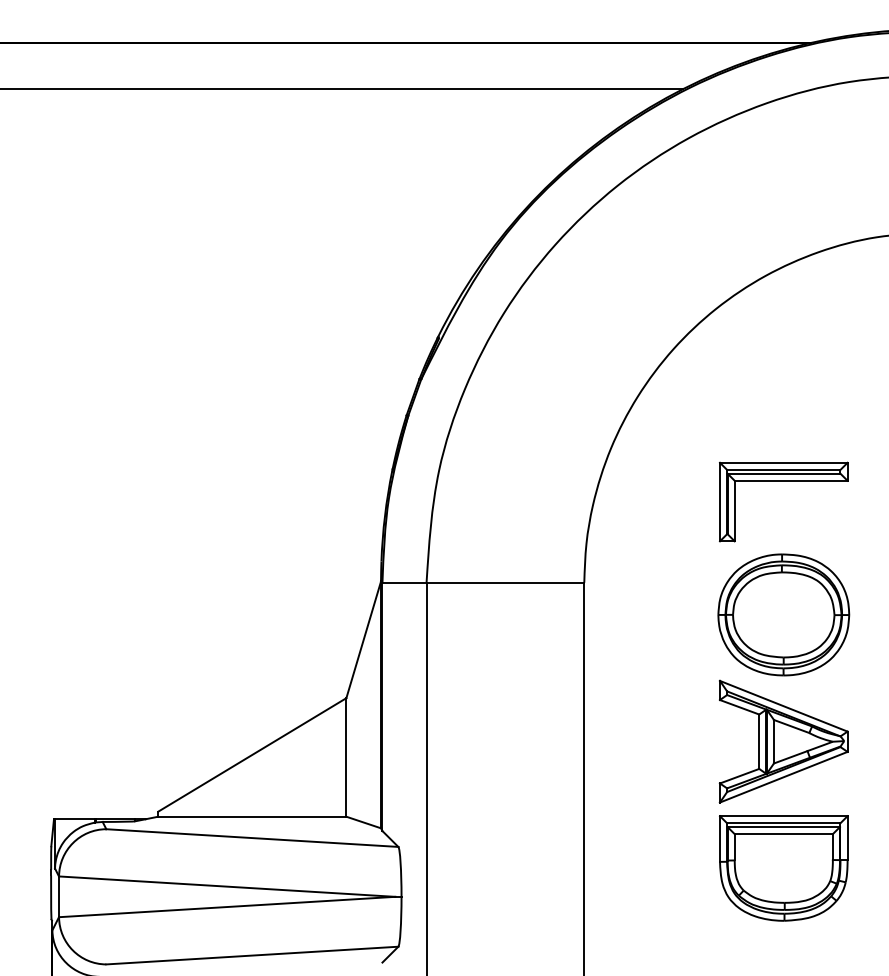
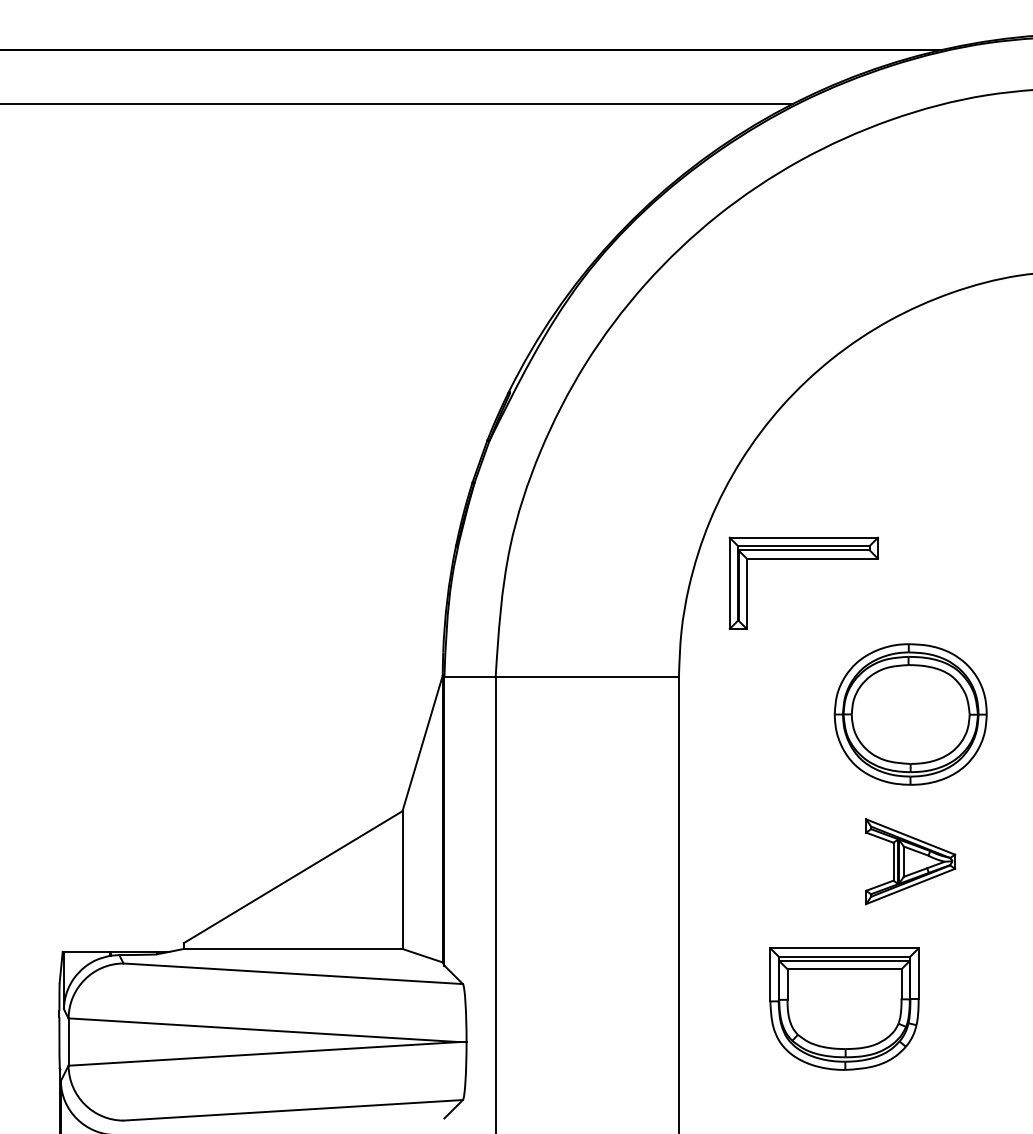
part: (783, 481) -> (803, 559), moved
part: (783, 741) -> (910, 861), size x0.6
part: (783, 868) -> (844, 1009), moved

